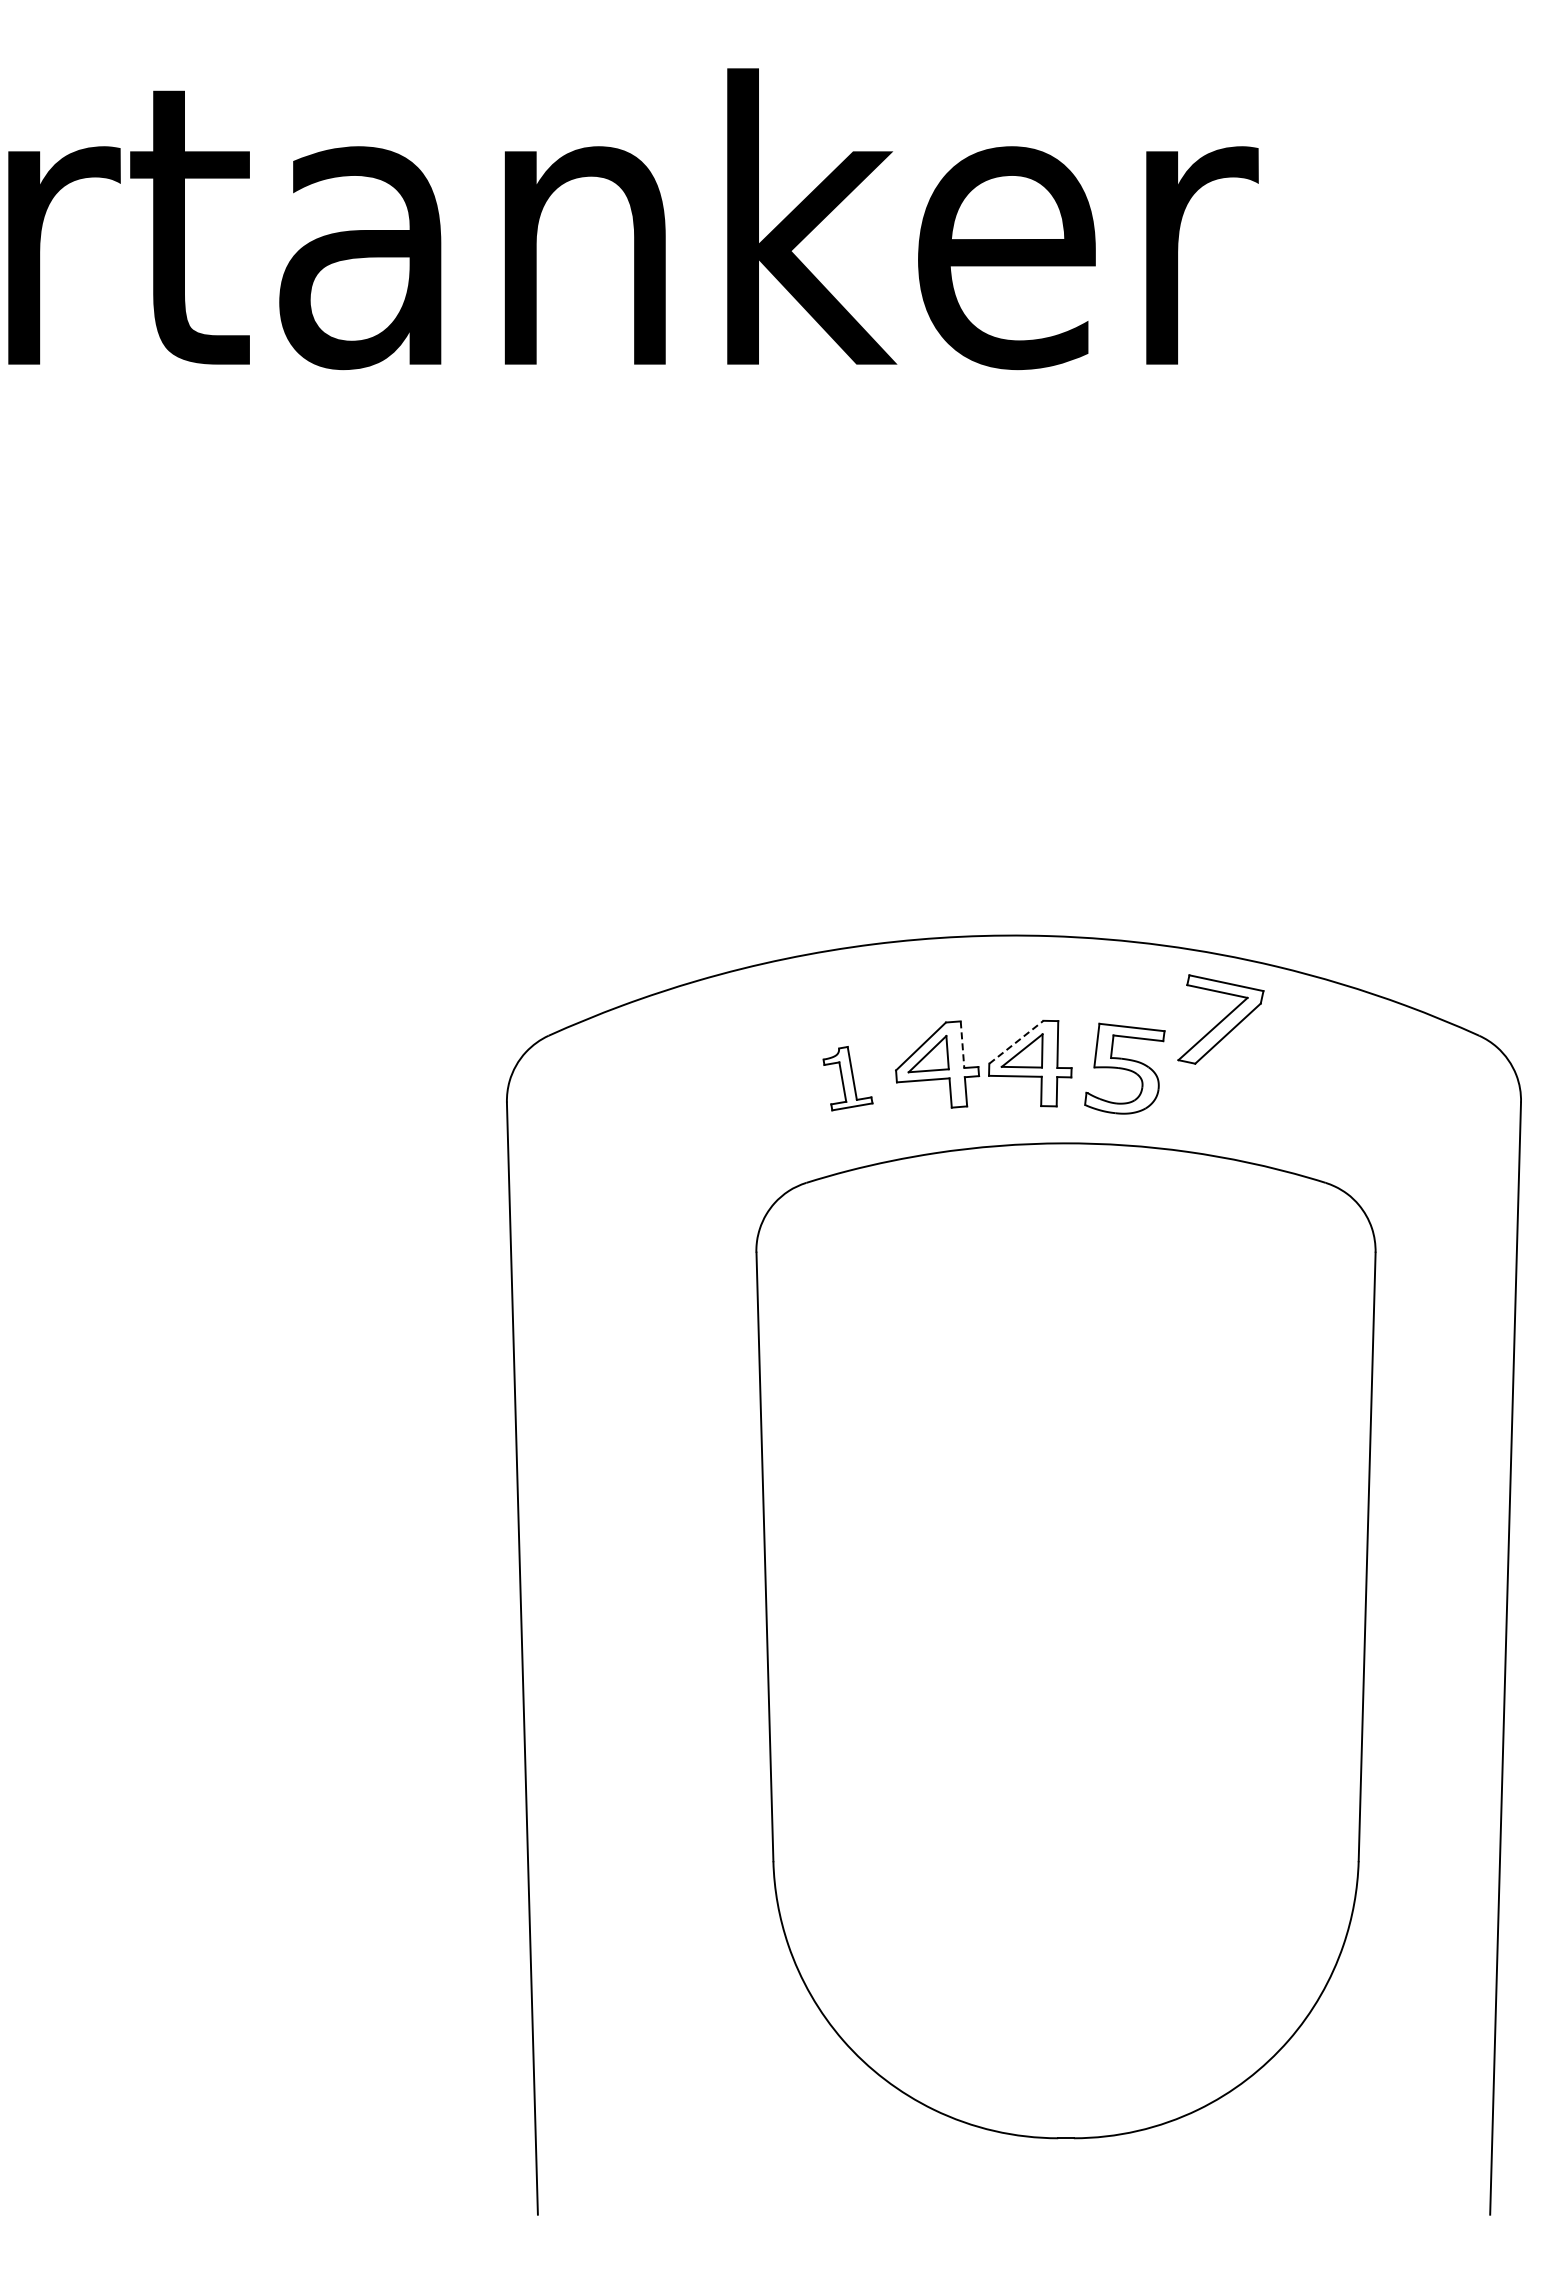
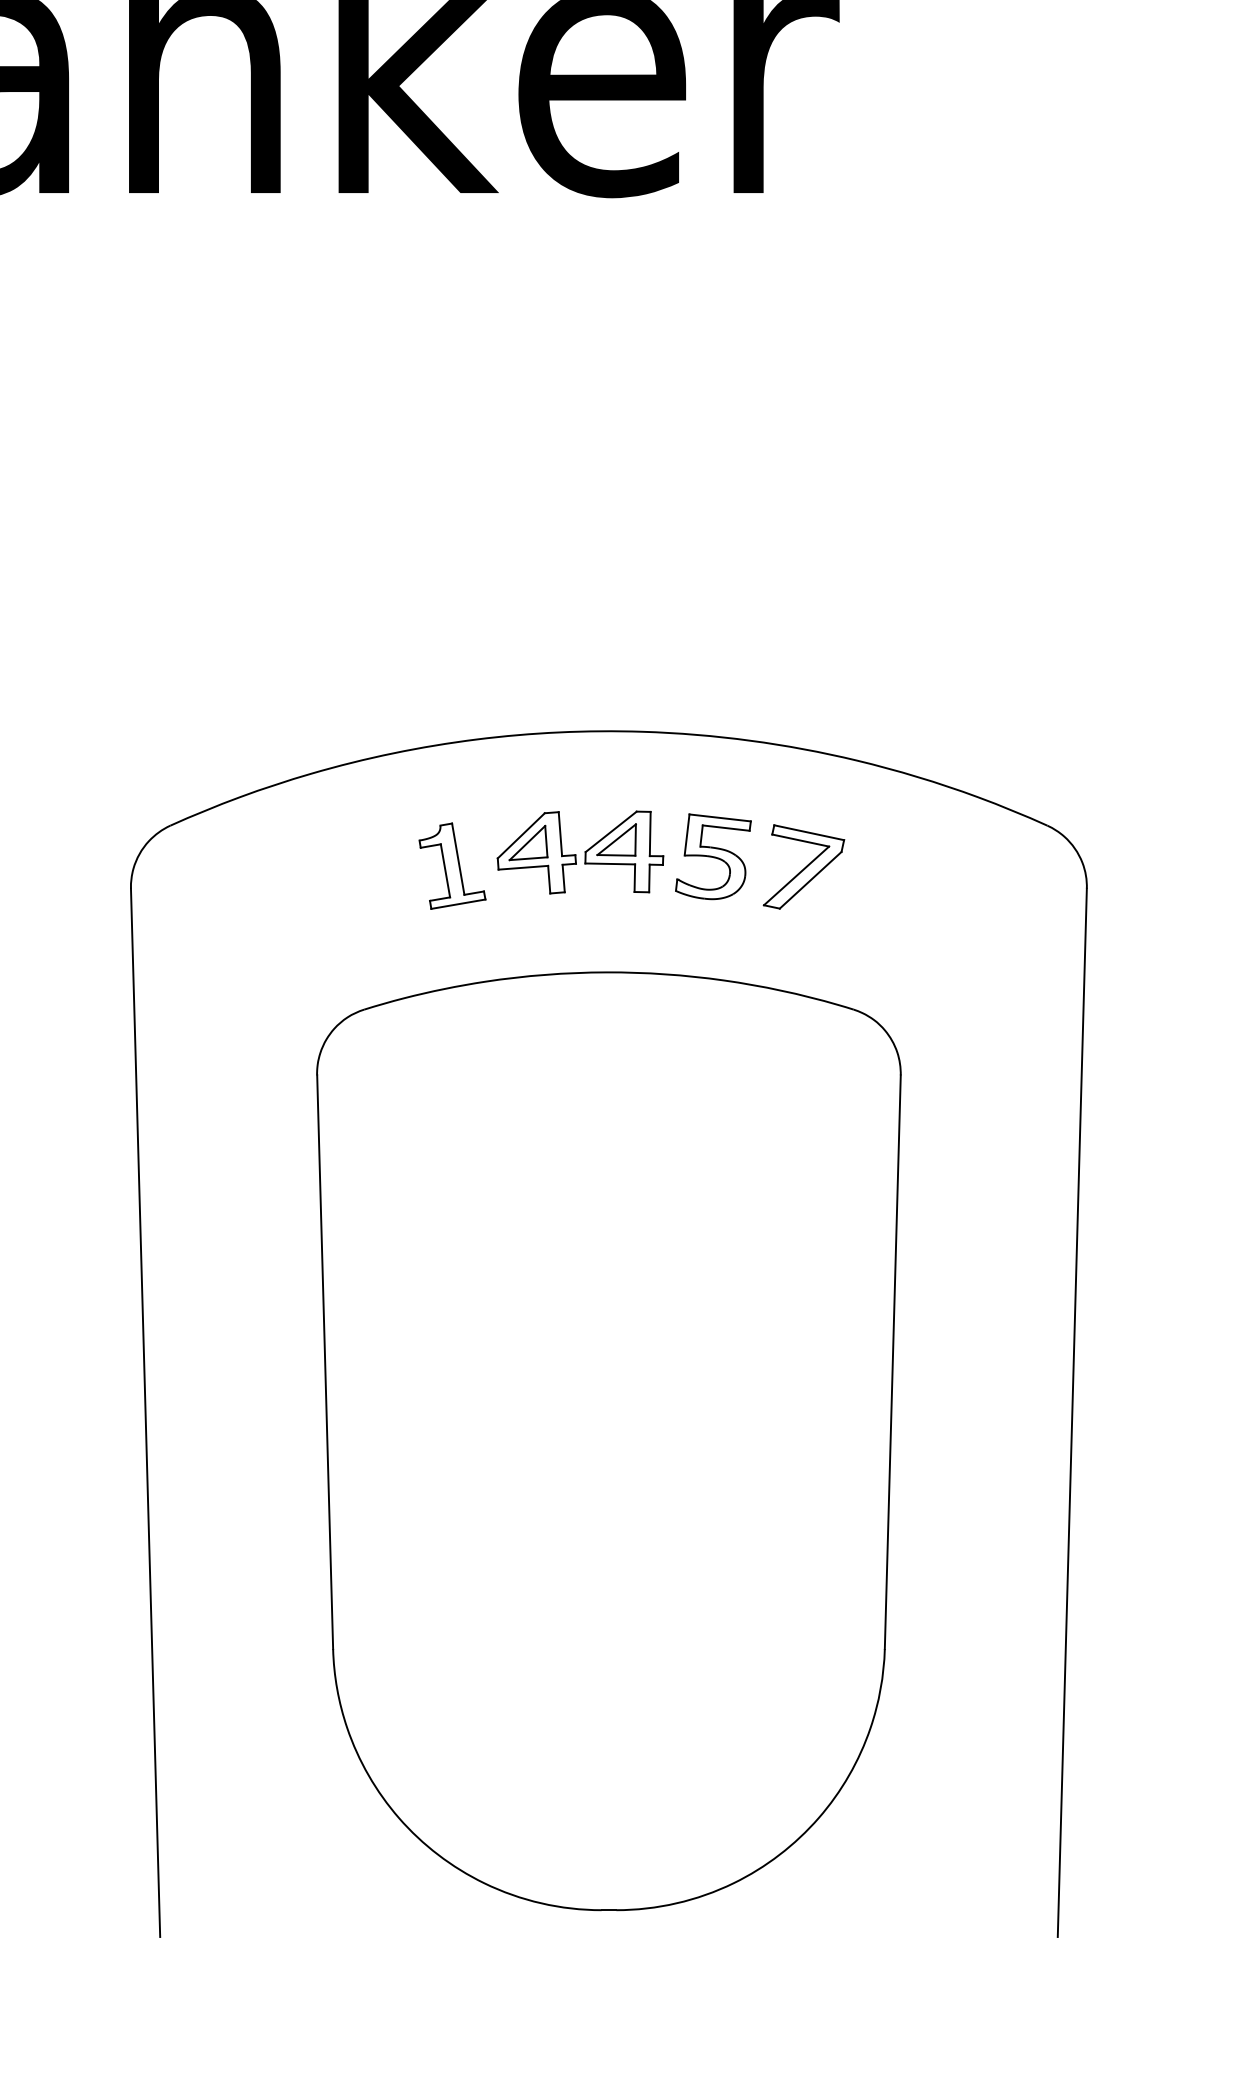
part: (1220, 1019) -> (803, 866), moved
line: (1016, 1042) -> (611, 832), dashed -> solid
line: (962, 1045) -> (560, 834), dashed -> solid
part: (847, 1078) -> (451, 866), size x1.43
part: (1065, 1640) -> (608, 1440), moved

